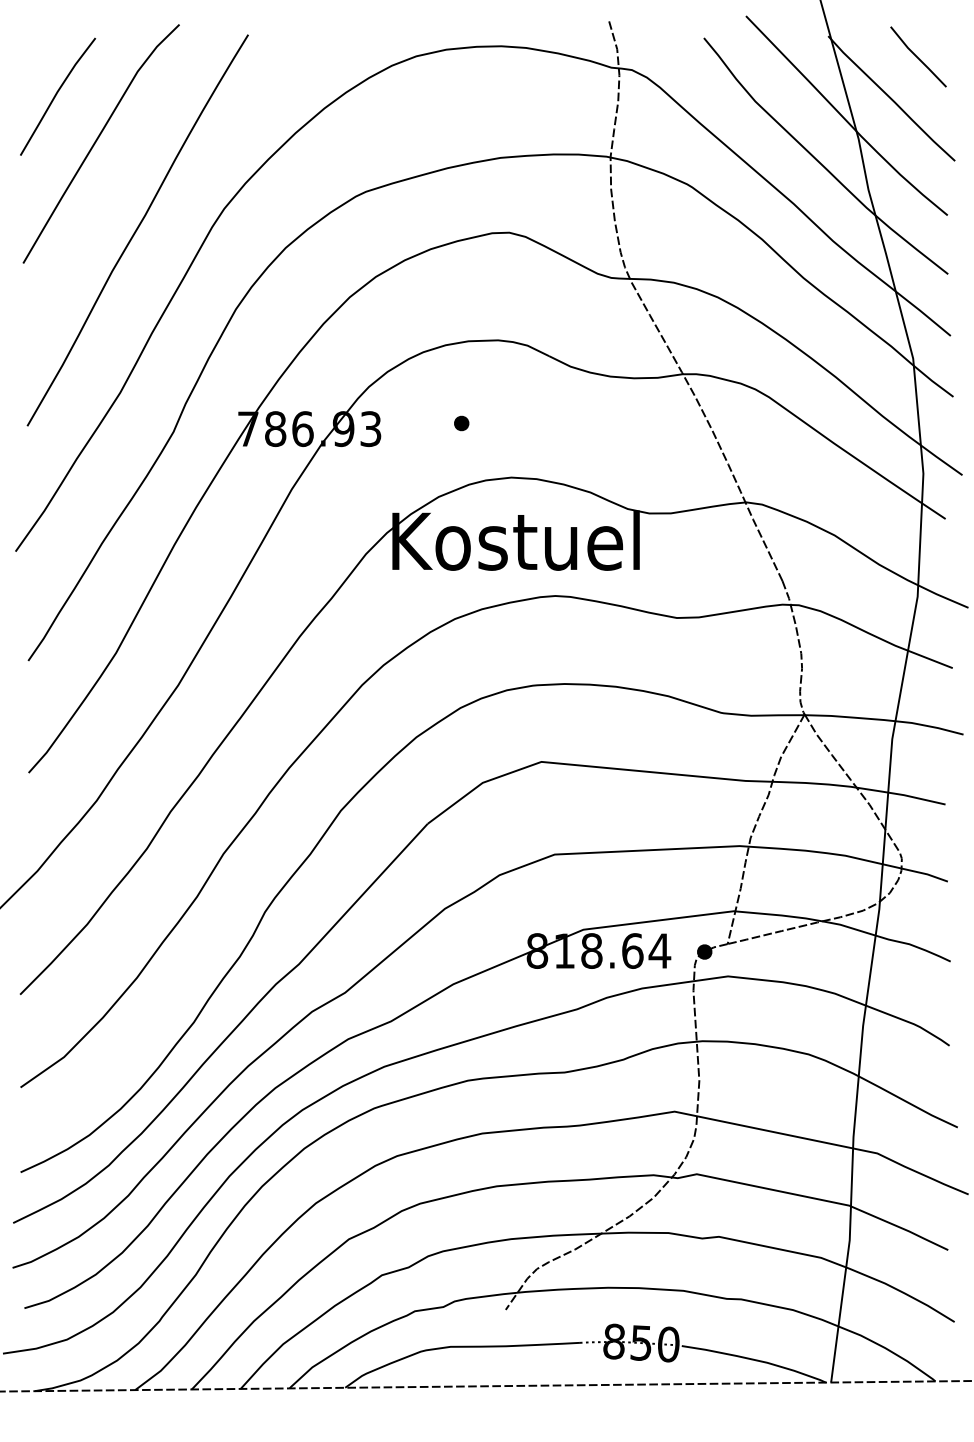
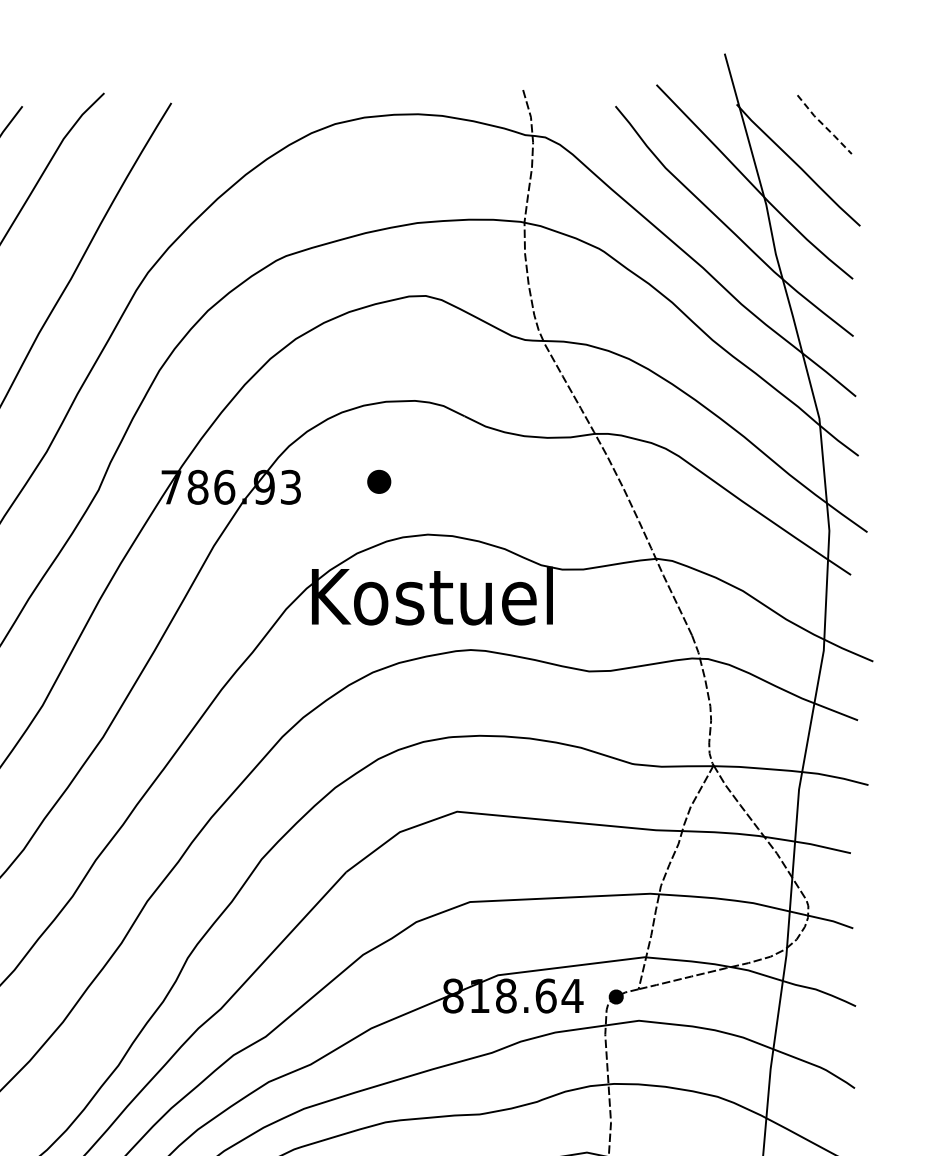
line: (917, 57) -> (823, 125), solid -> dashed
part: (461, 423) -> (379, 481), size x1.6

